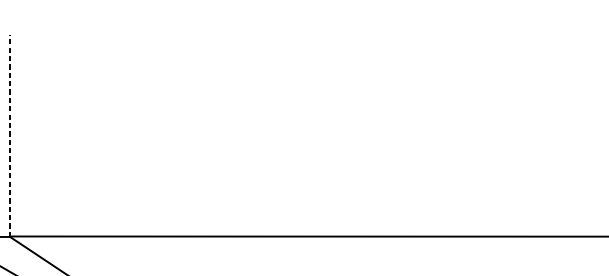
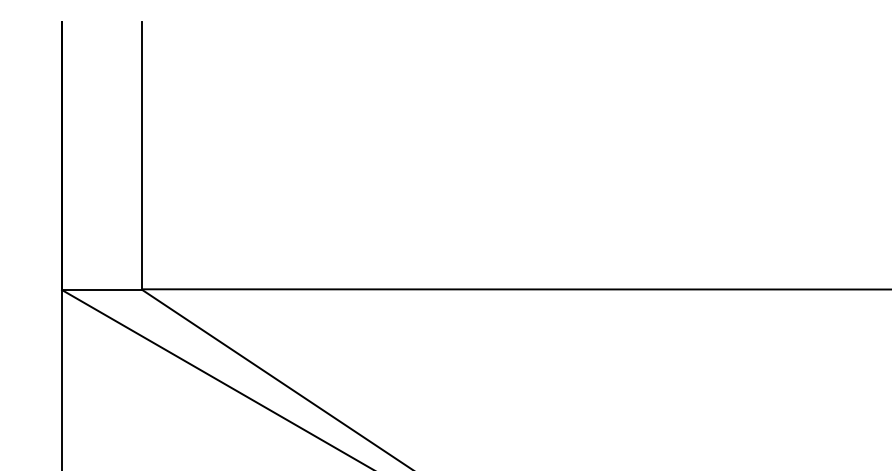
line: (10, 135) -> (142, 155), dashed -> solid

